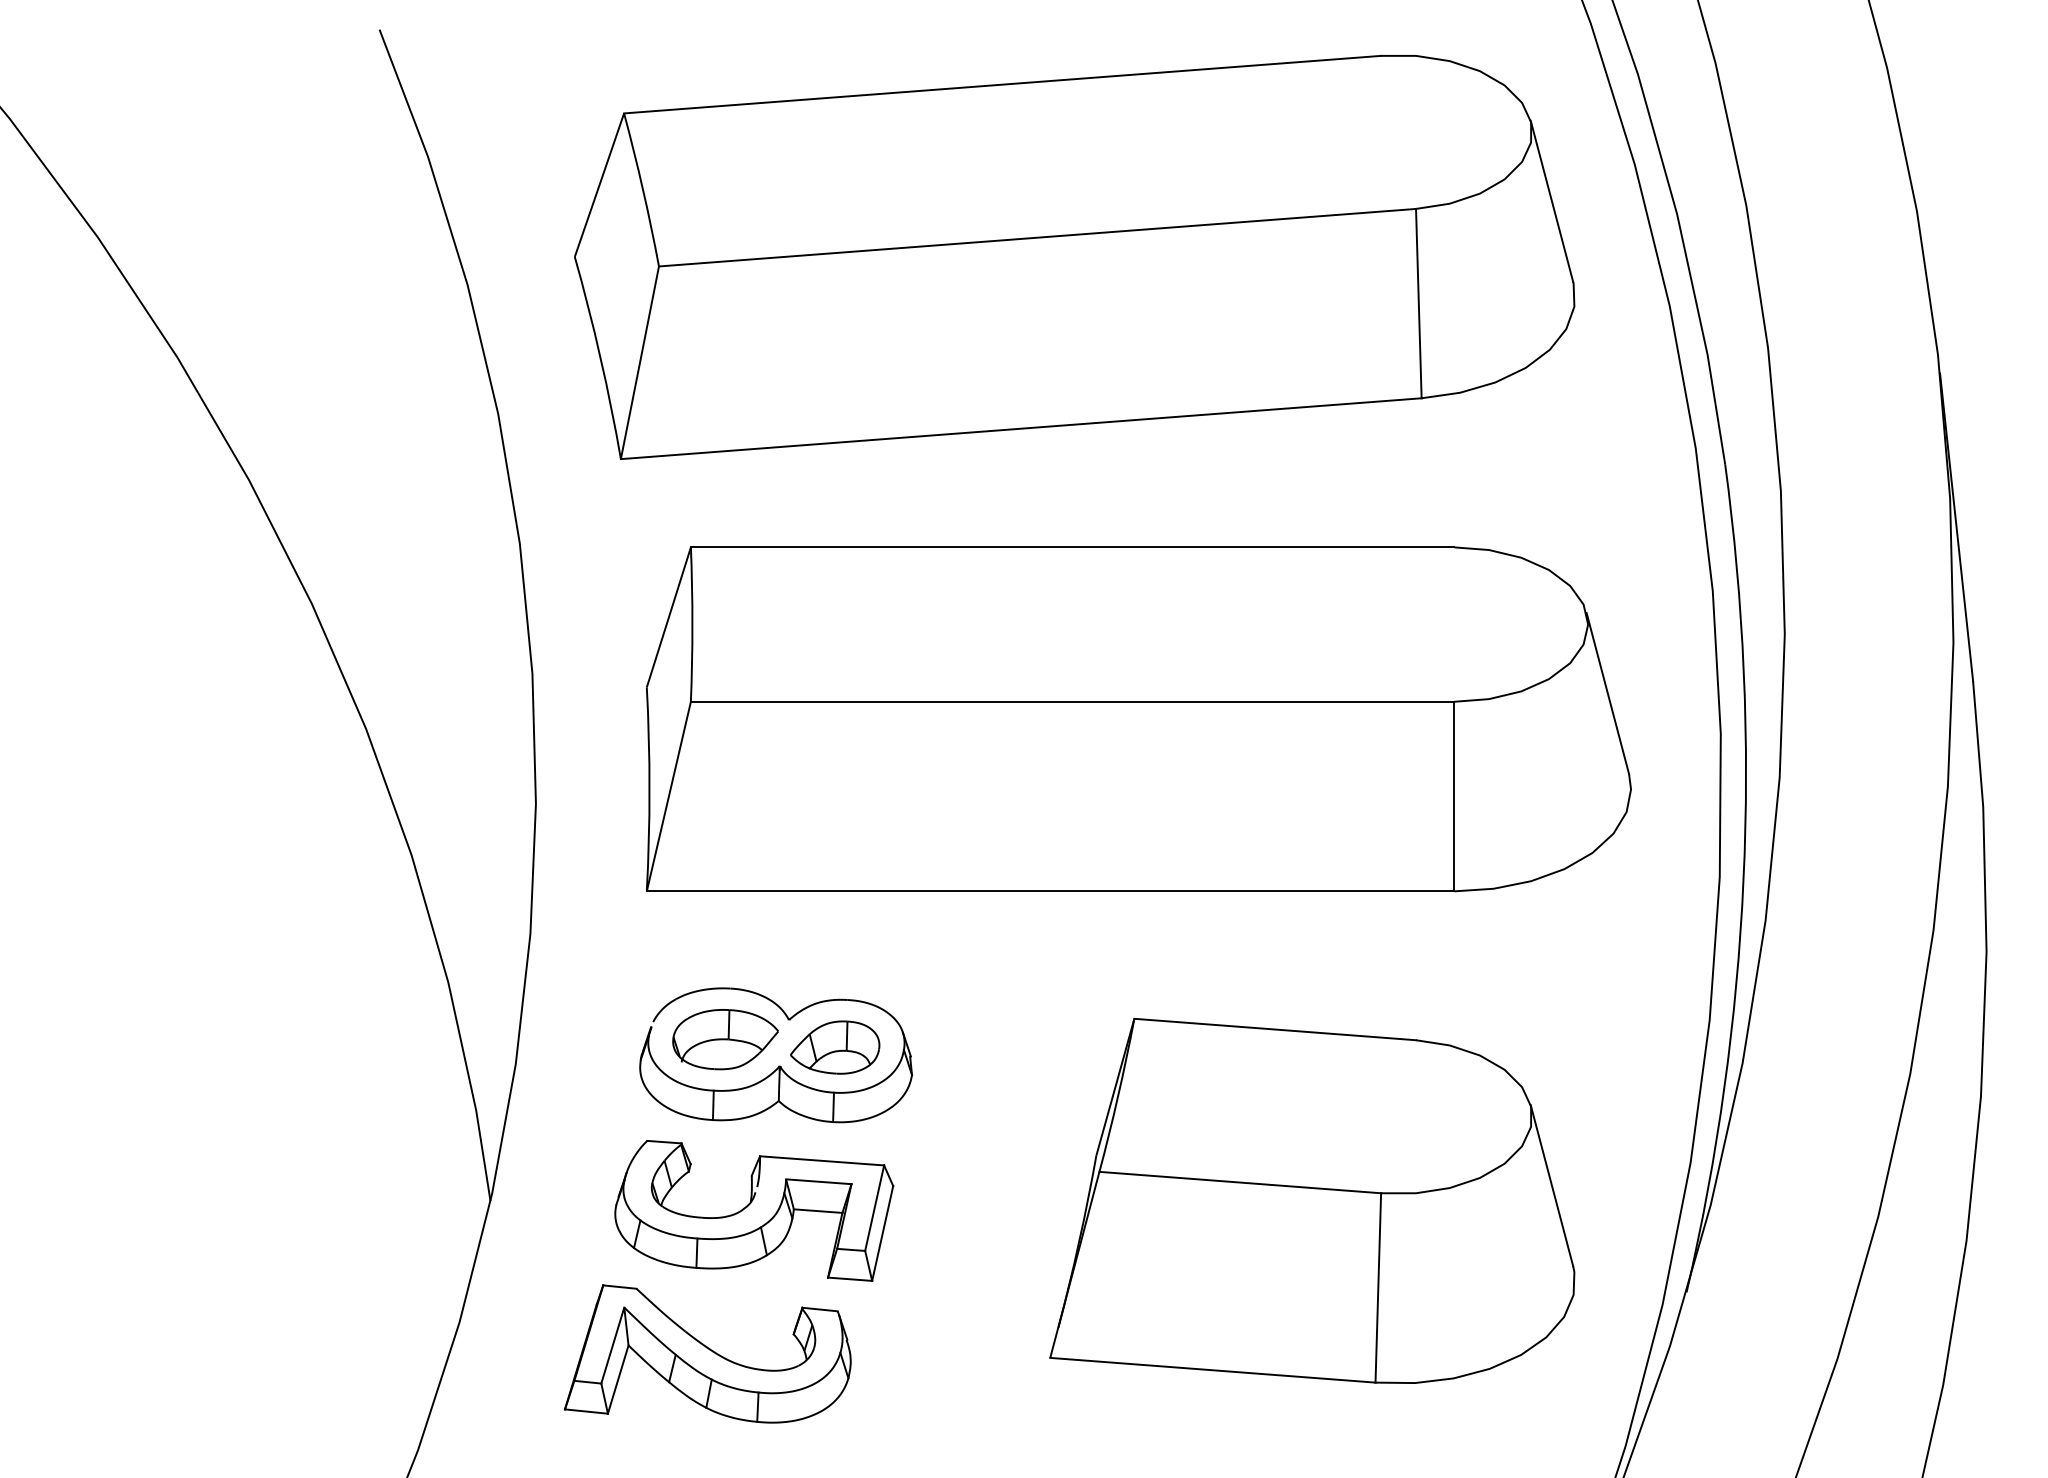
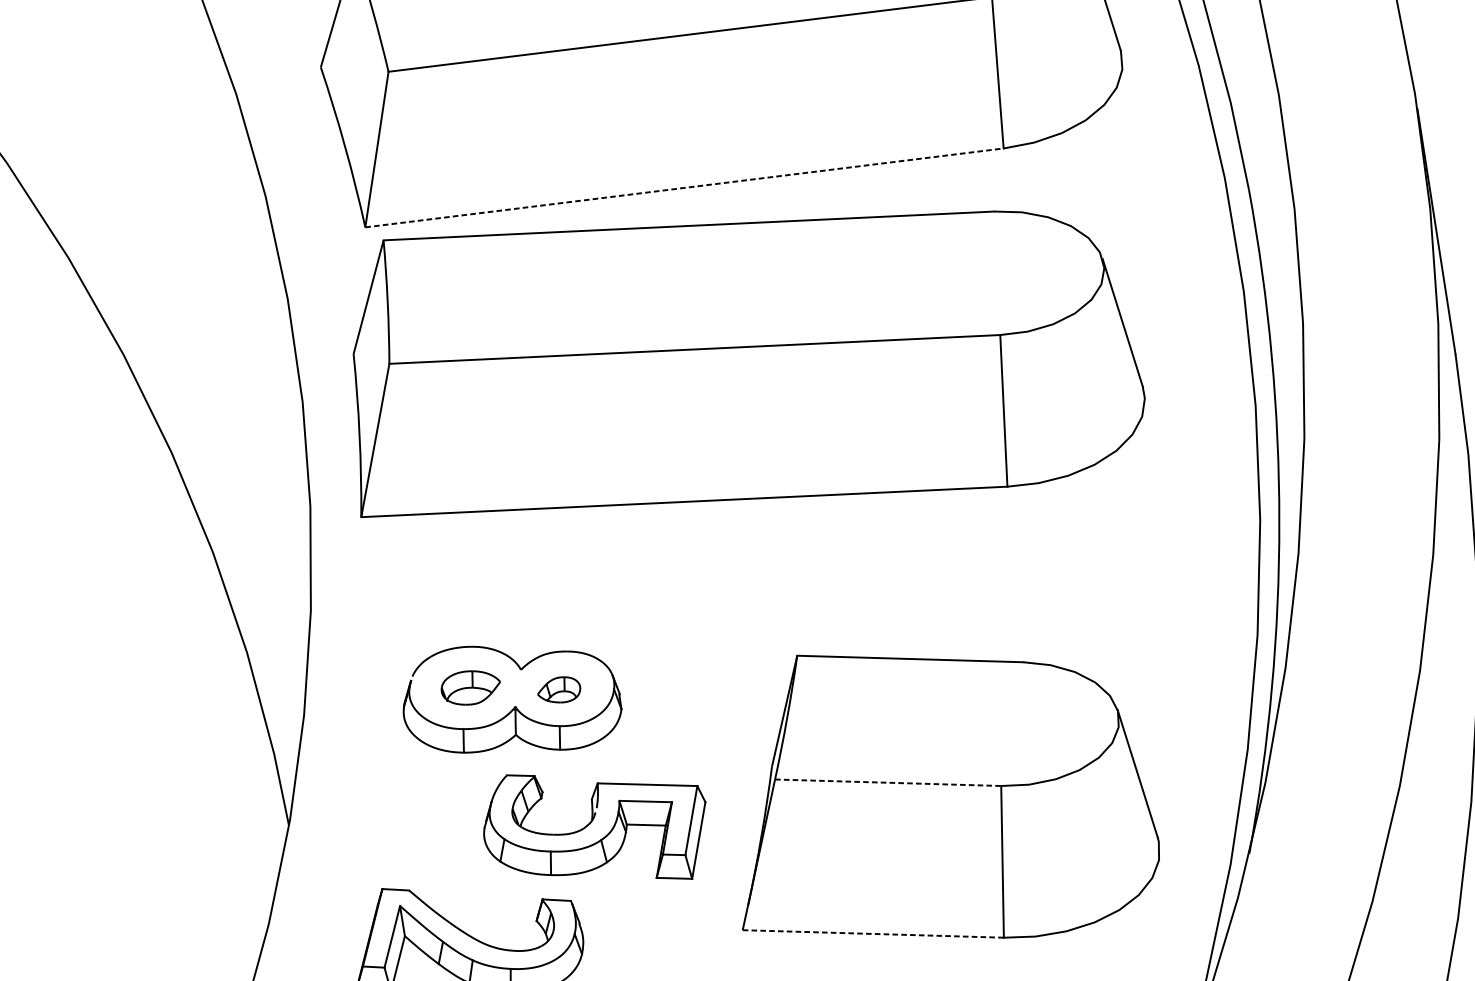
line: (1021, 428) -> (684, 187), solid -> dashed
part: (1138, 719) -> (748, 361), moved
part: (725, 1039) -> (470, 687), size x0.7
part: (835, 1047) -> (559, 689), size x0.6
line: (1240, 1182) -> (888, 782), solid -> dashed
part: (754, 1210) -> (595, 826), moved
line: (1213, 1370) -> (873, 934), solid -> dashed

